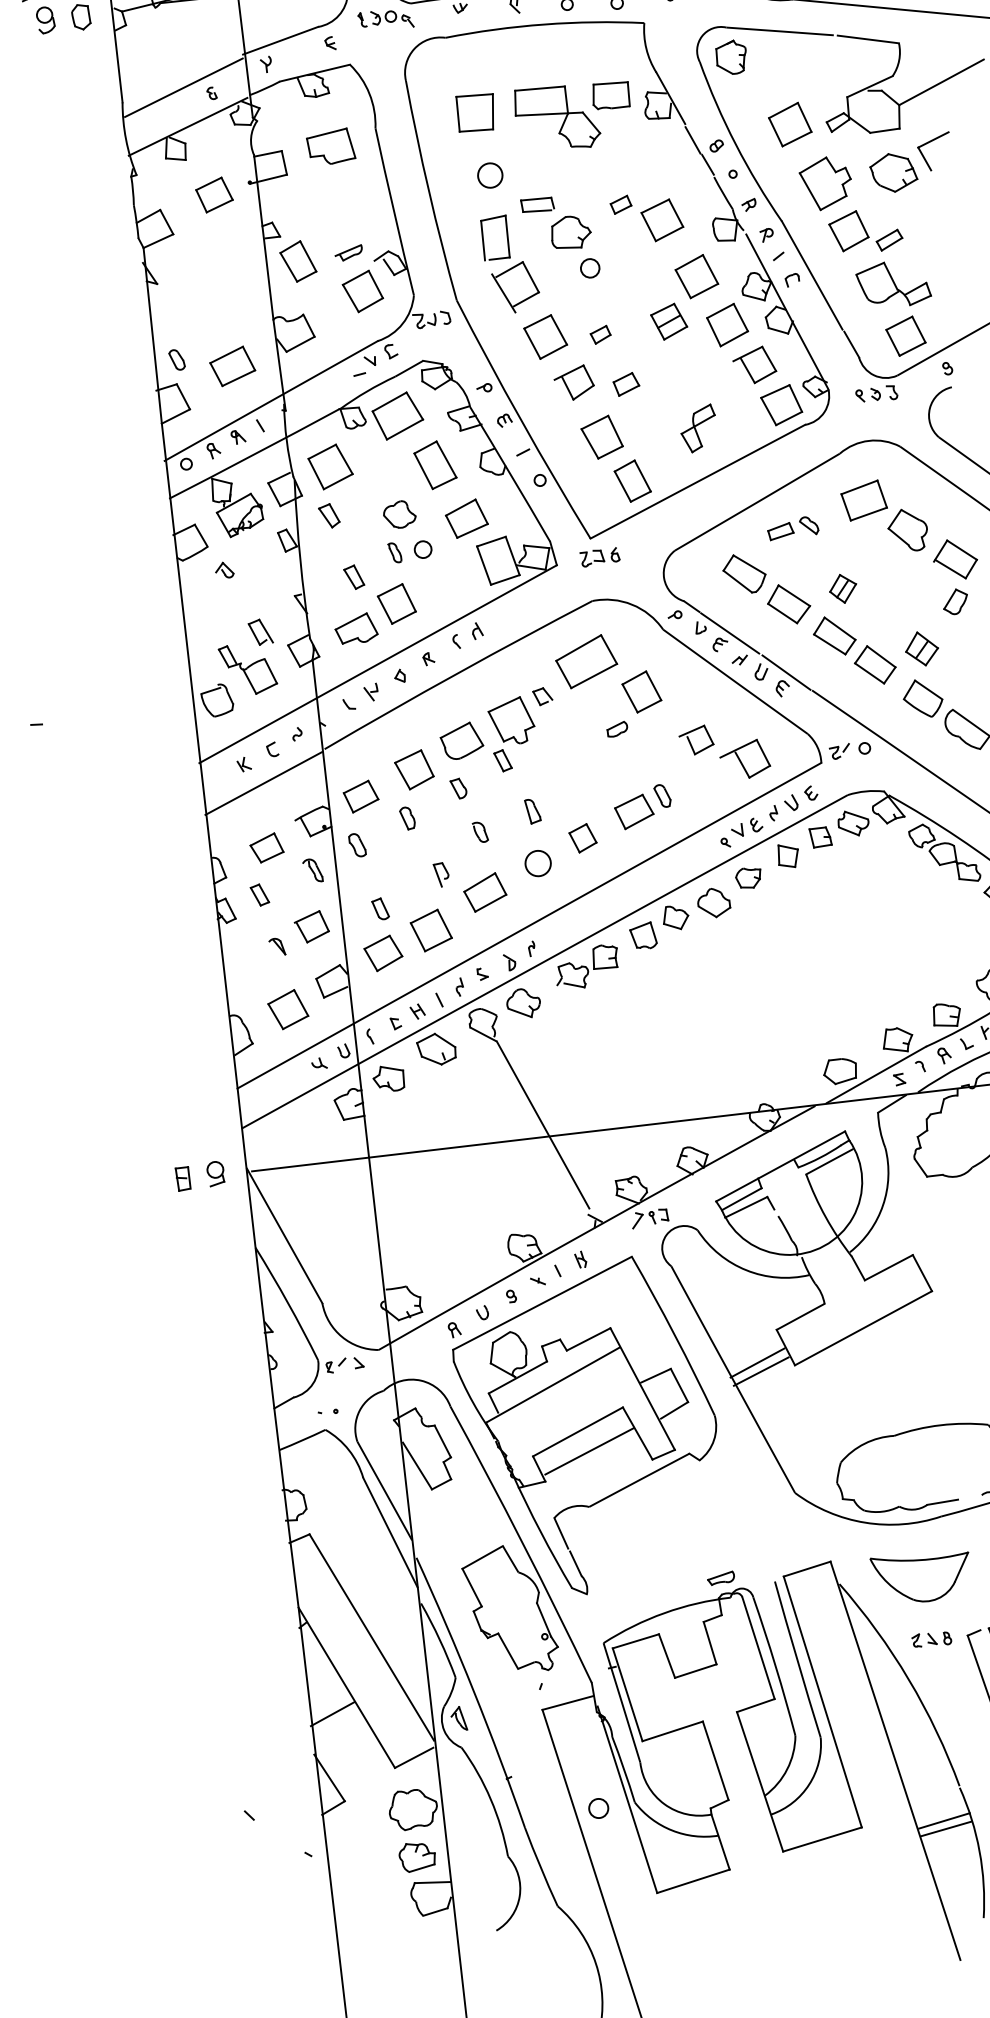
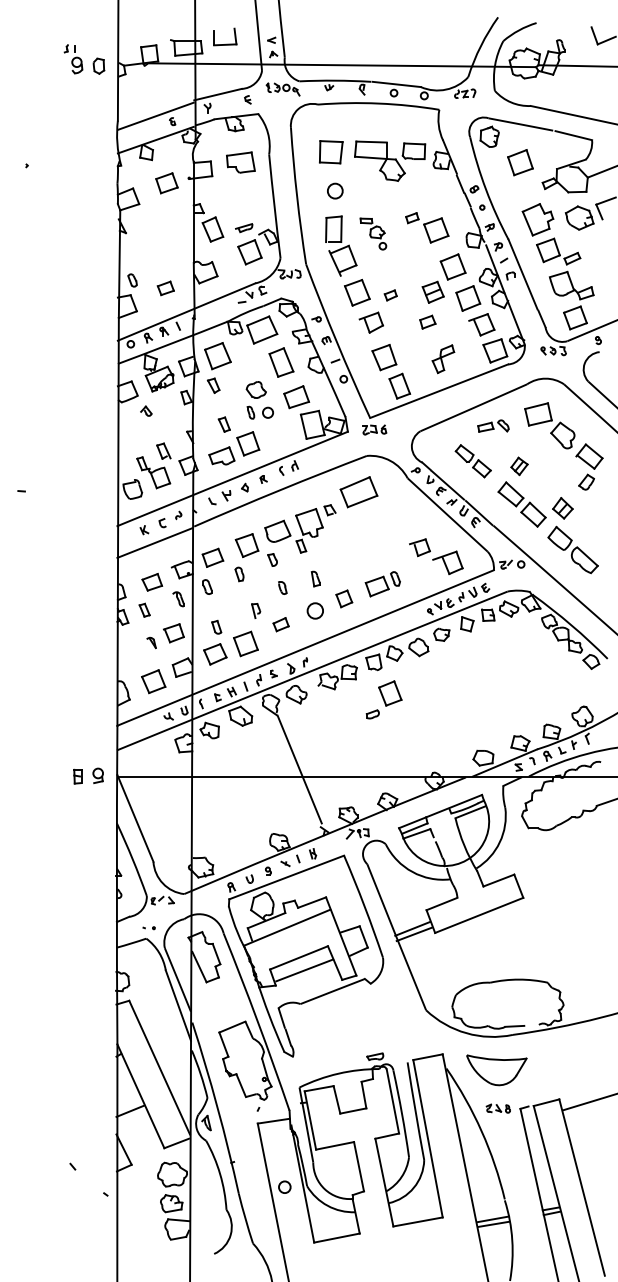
part: (790, 124) -> (520, 162), moved
part: (560, 237) -> (373, 233), size x0.6
part: (232, 366) -> (165, 288), size x0.6
part: (625, 383) -> (427, 321), moved
part: (767, 589) -> (473, 461), size x0.7
part: (631, 703) -> (383, 699), moved
part: (483, 892) -> (280, 624), size x0.6

